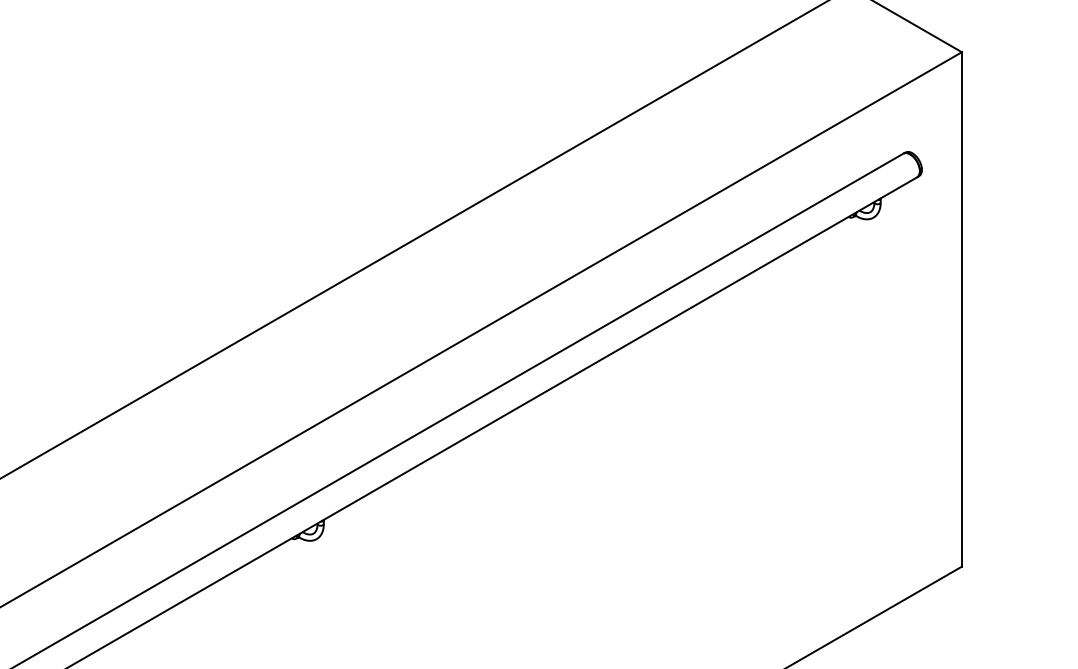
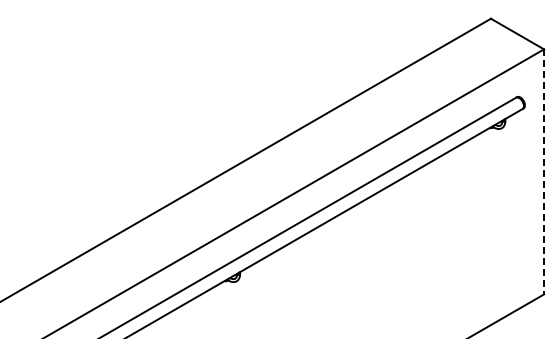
line: (962, 308) -> (544, 171), solid -> dashed

